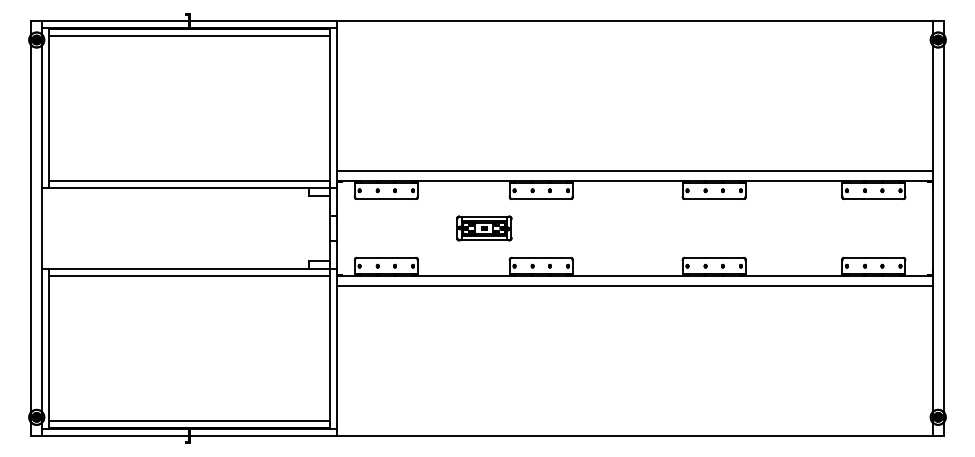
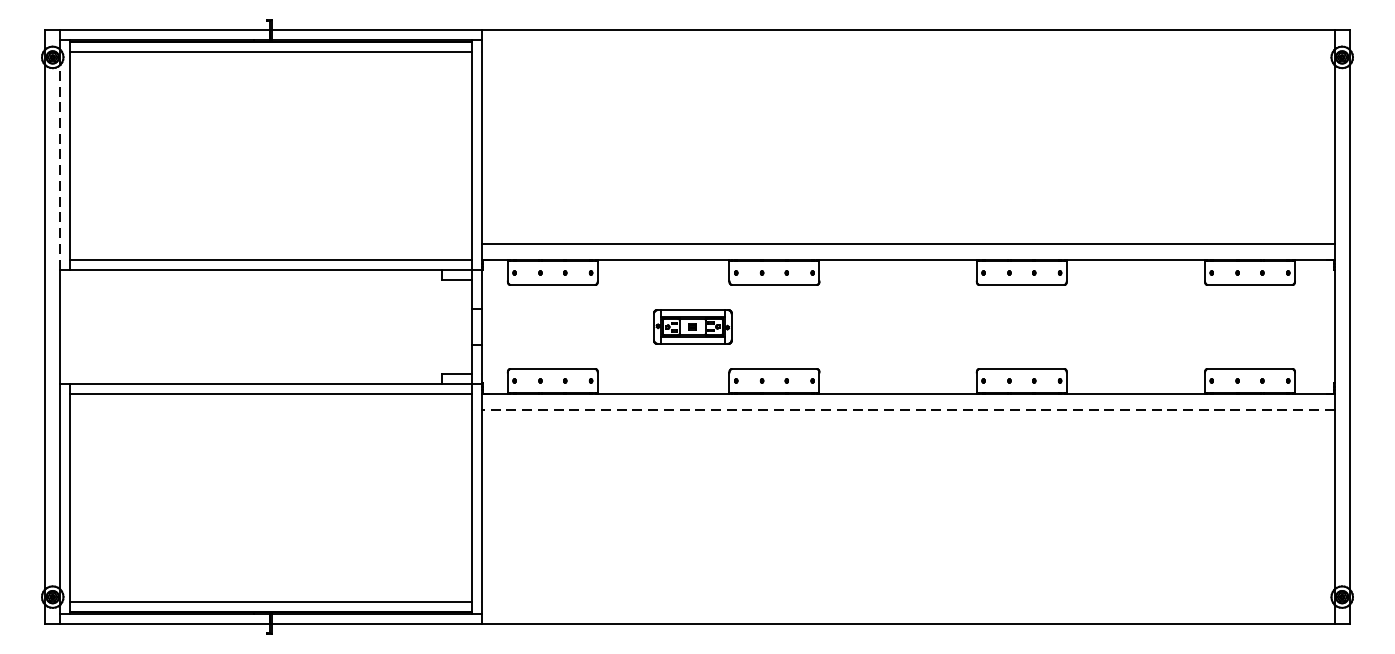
line: (42, 116) -> (60, 166), solid -> dashed
line: (634, 286) -> (907, 409), solid -> dashed

